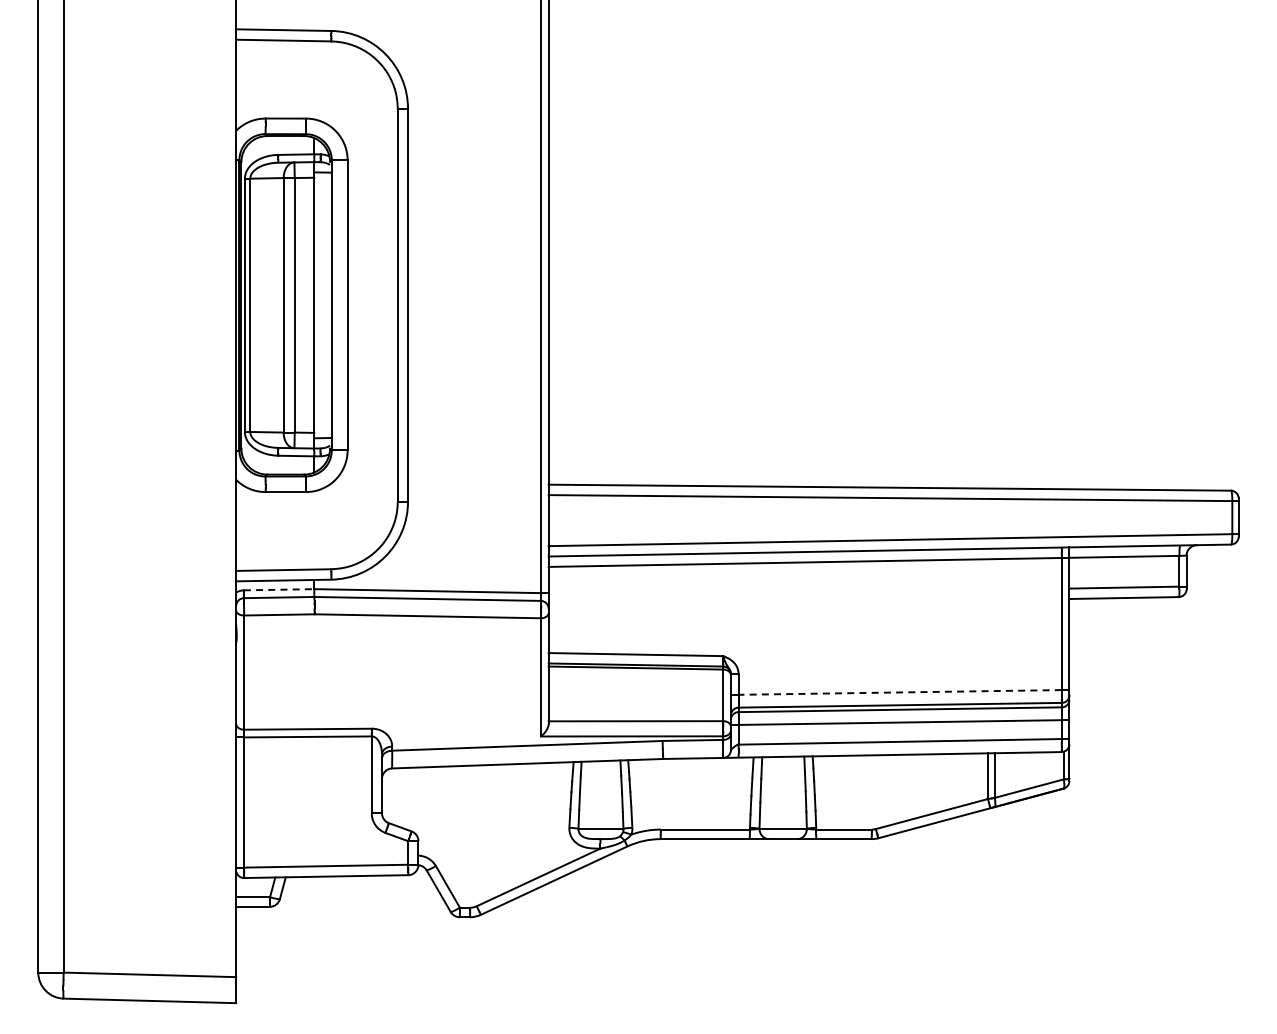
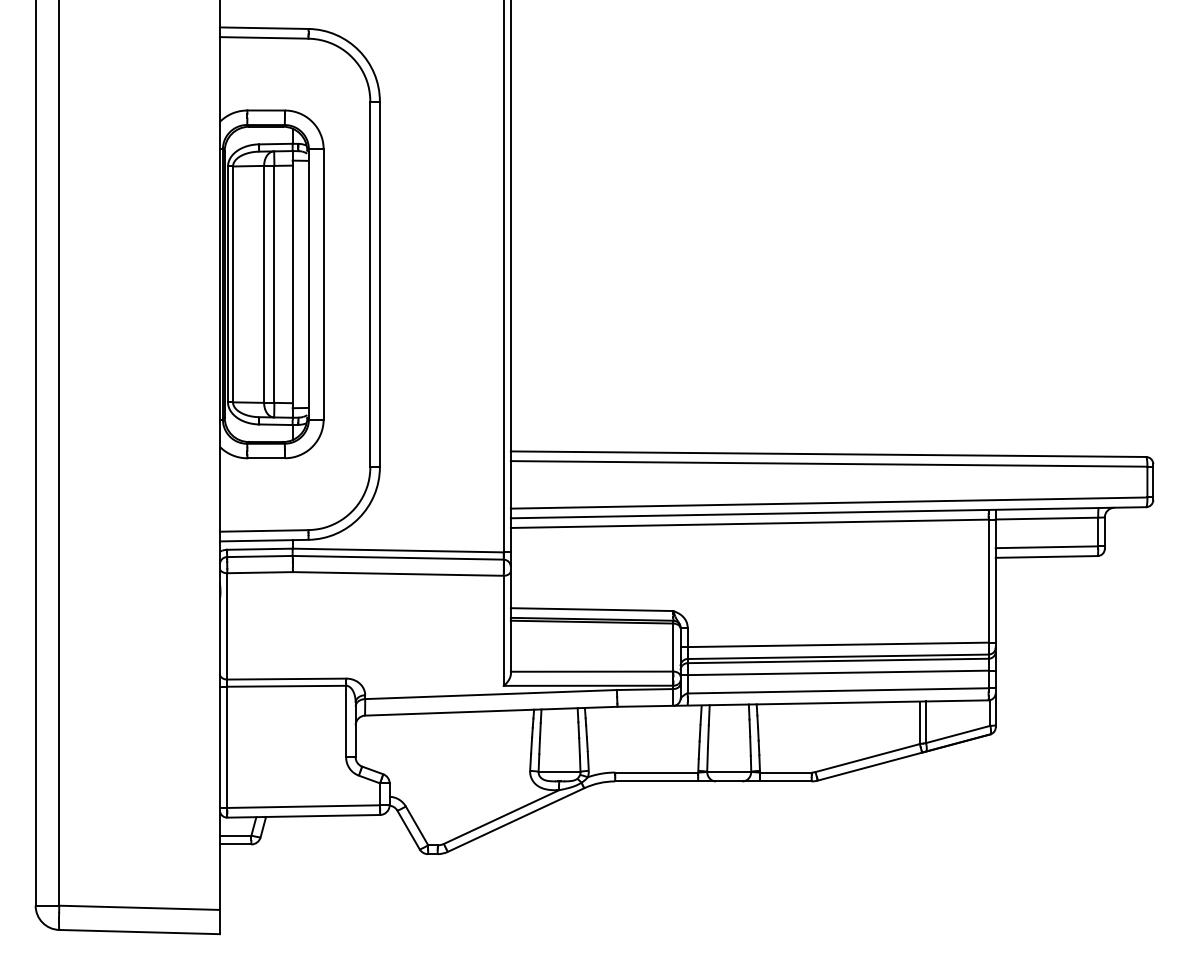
line: (279, 589) -> (260, 549), dashed -> solid
line: (900, 692) -> (838, 644), dashed -> solid

